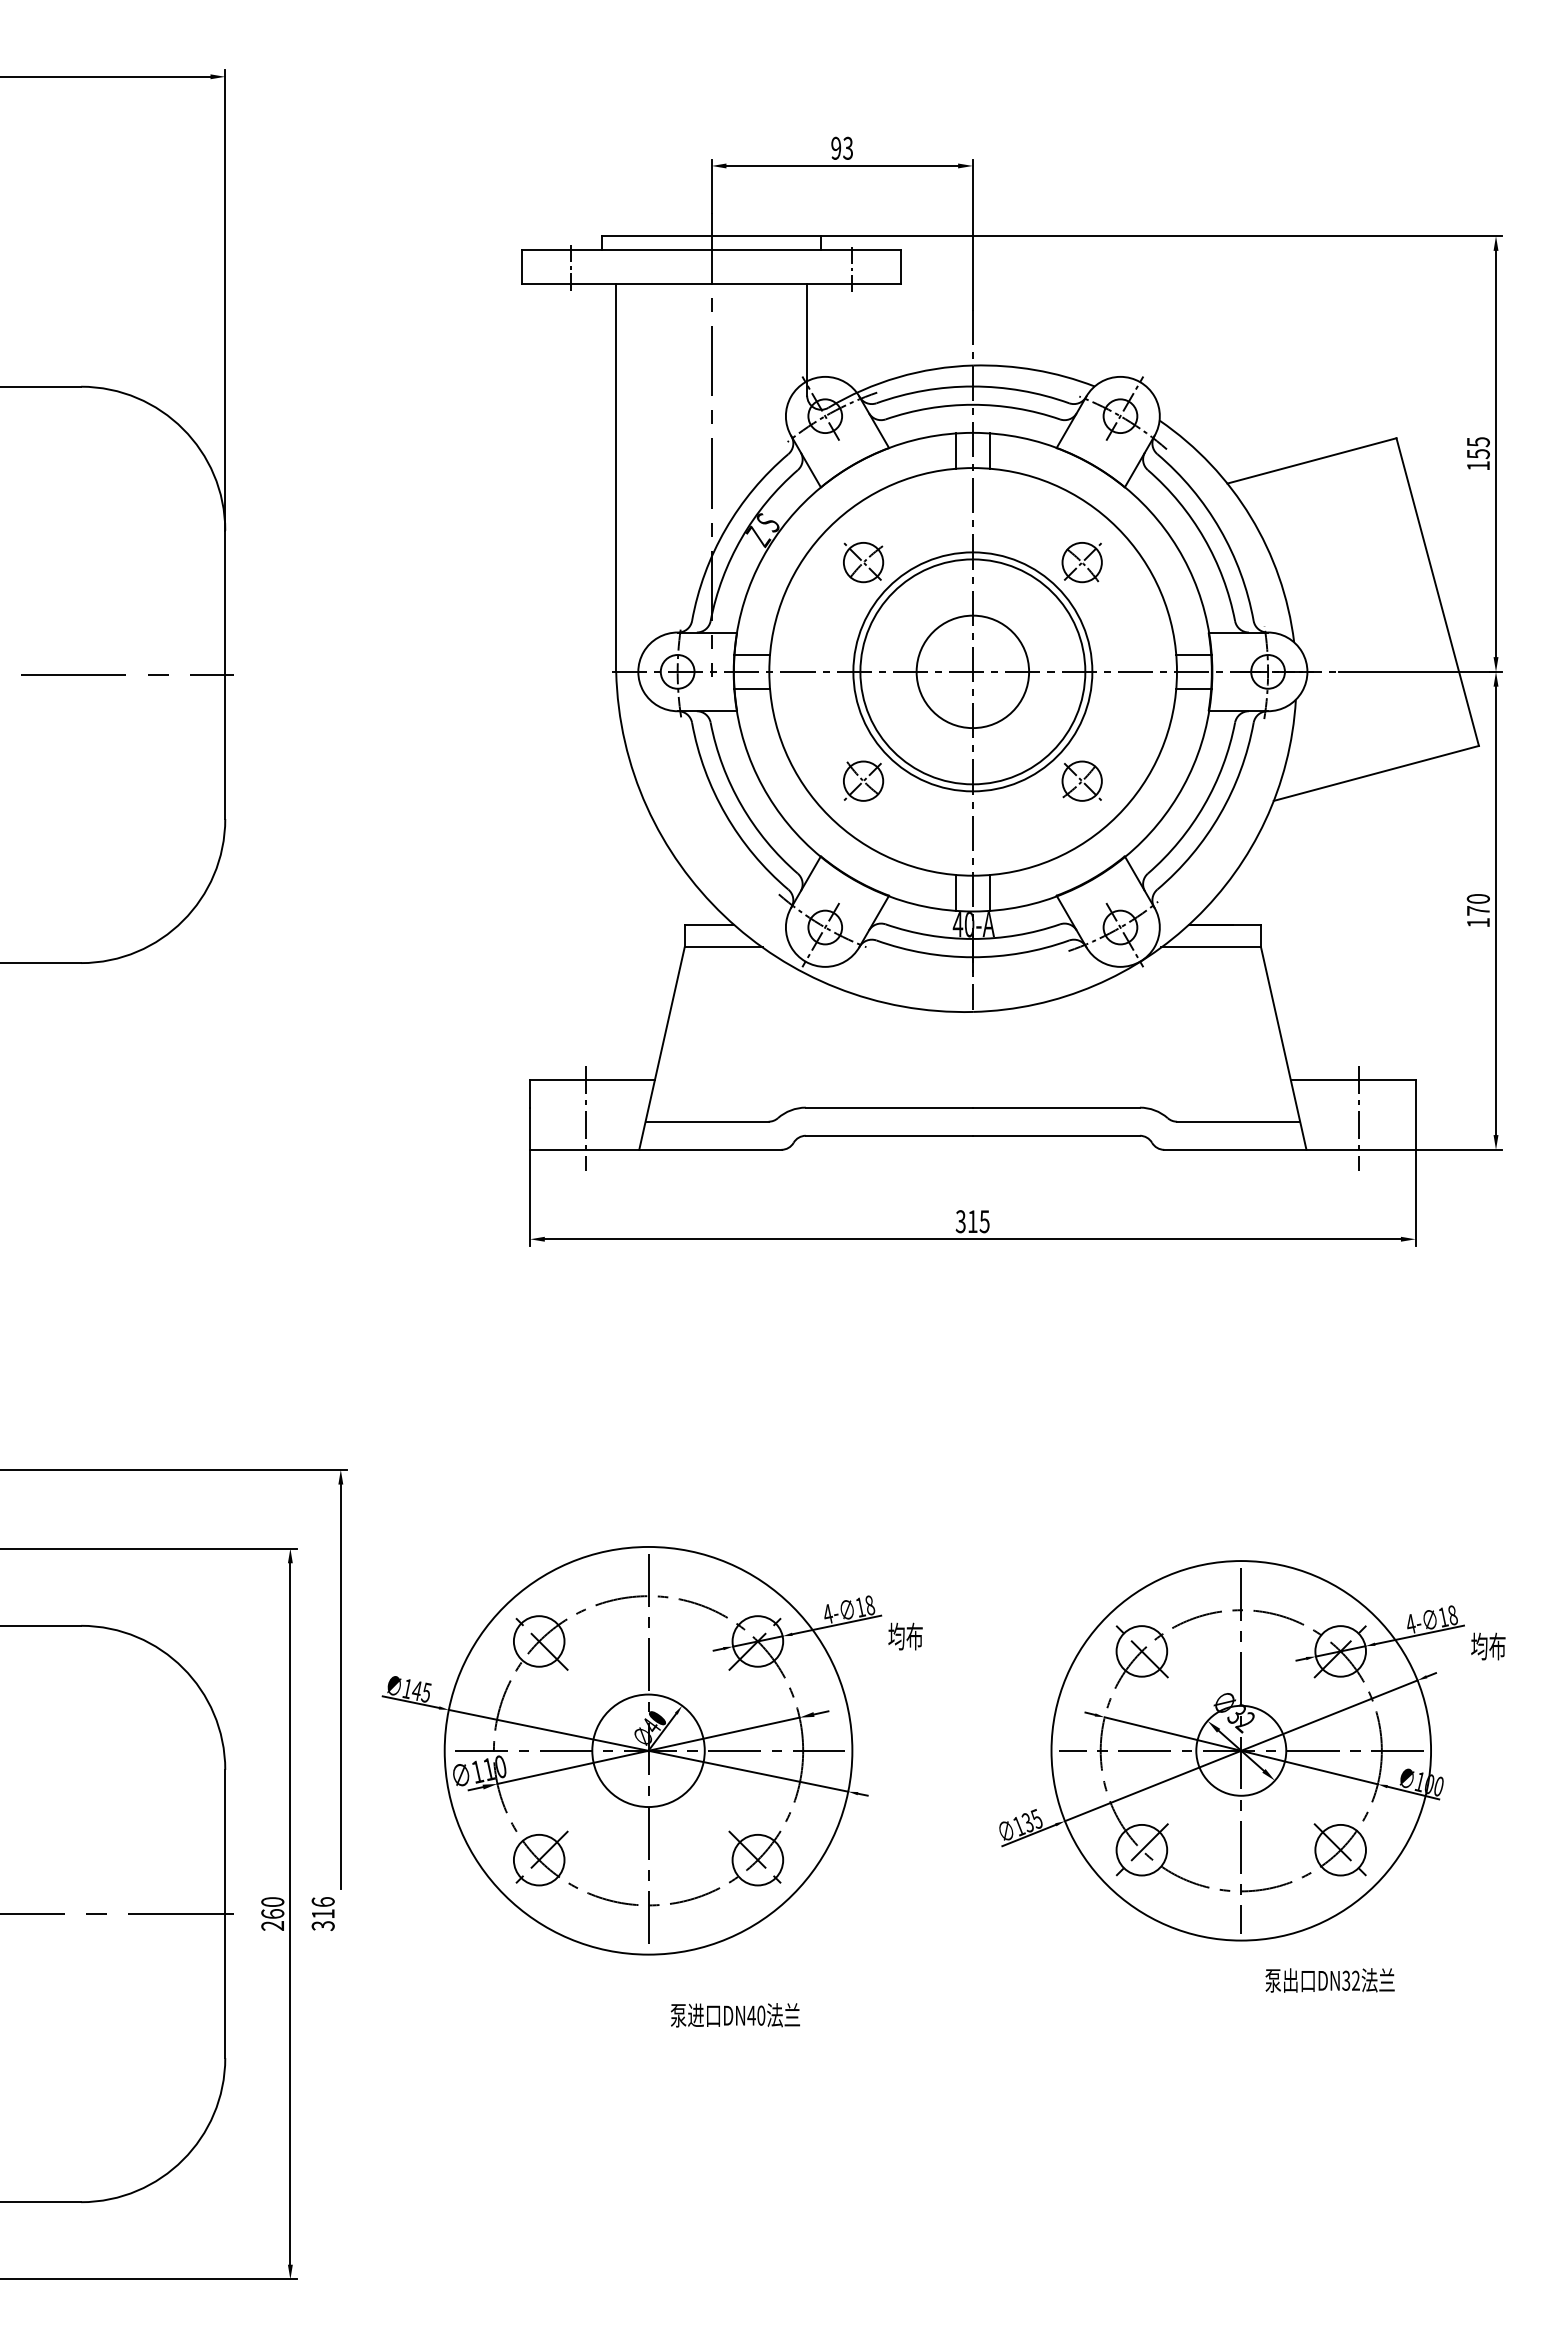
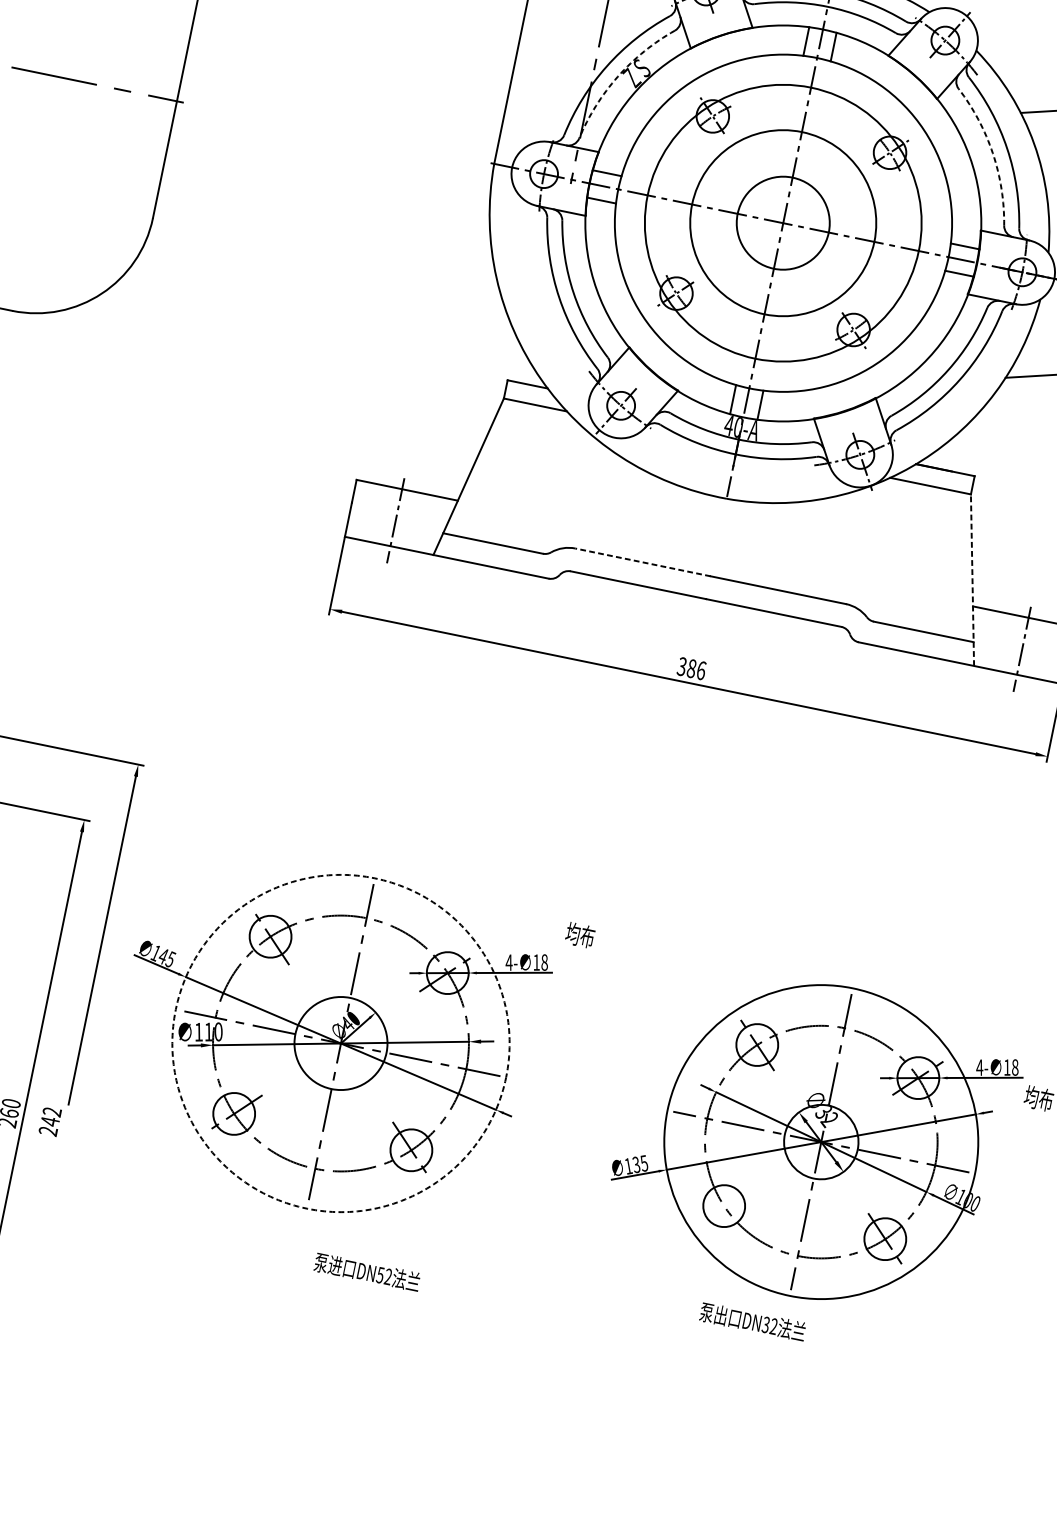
arc: (741, 538) -> (617, 76), solid -> dashed
arc: (1204, 538) -> (993, 153), solid -> dashed
circle: (972, 671) -> (783, 222), size x1.4
line: (1283, 1048) -> (972, 580), solid -> dashed
line: (889, 1107) -> (643, 562), solid -> dashed
text: (978, 1221) -> (696, 669), 315 -> 386
text: (905, 1636) -> (580, 935), moved
circle: (648, 1750) -> (341, 1043), solid -> dashed
line: (1142, 1849) -> (724, 1205), removed
text: (322, 1914) -> (49, 1121), 316 -> 242
text: (1329, 1980) -> (752, 1321), moved
text: (756, 2015) -> (384, 1275), DN40 -> DN52

